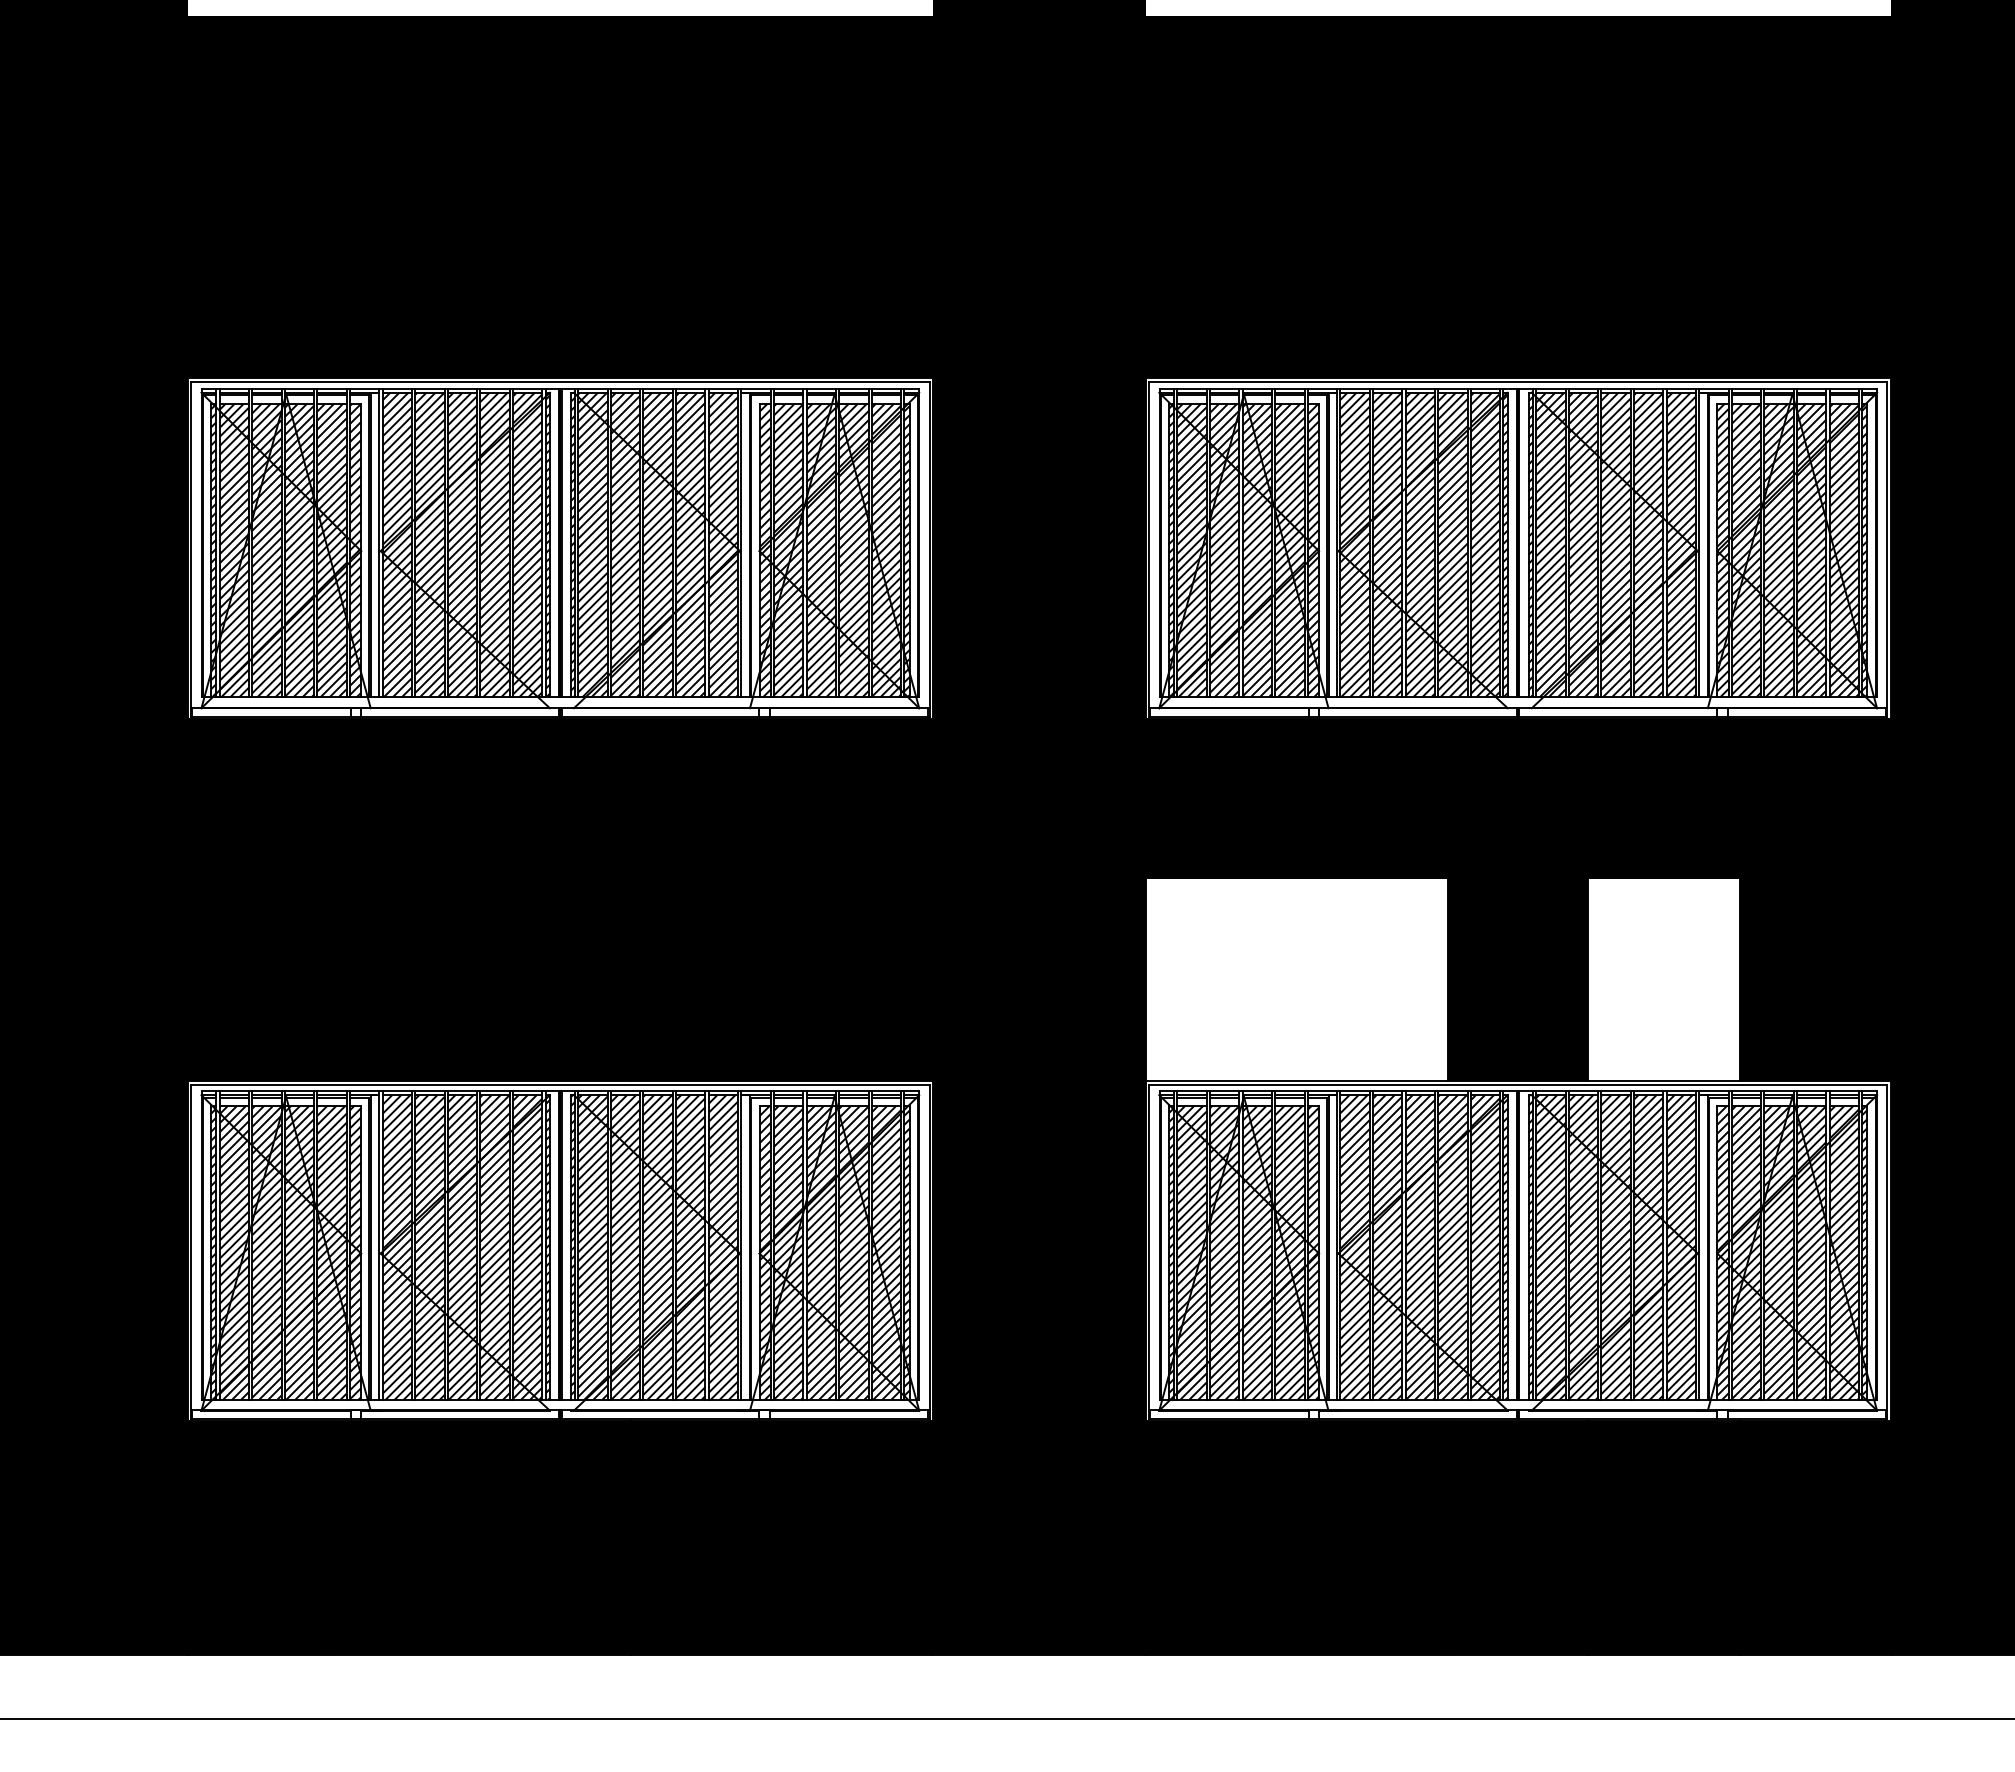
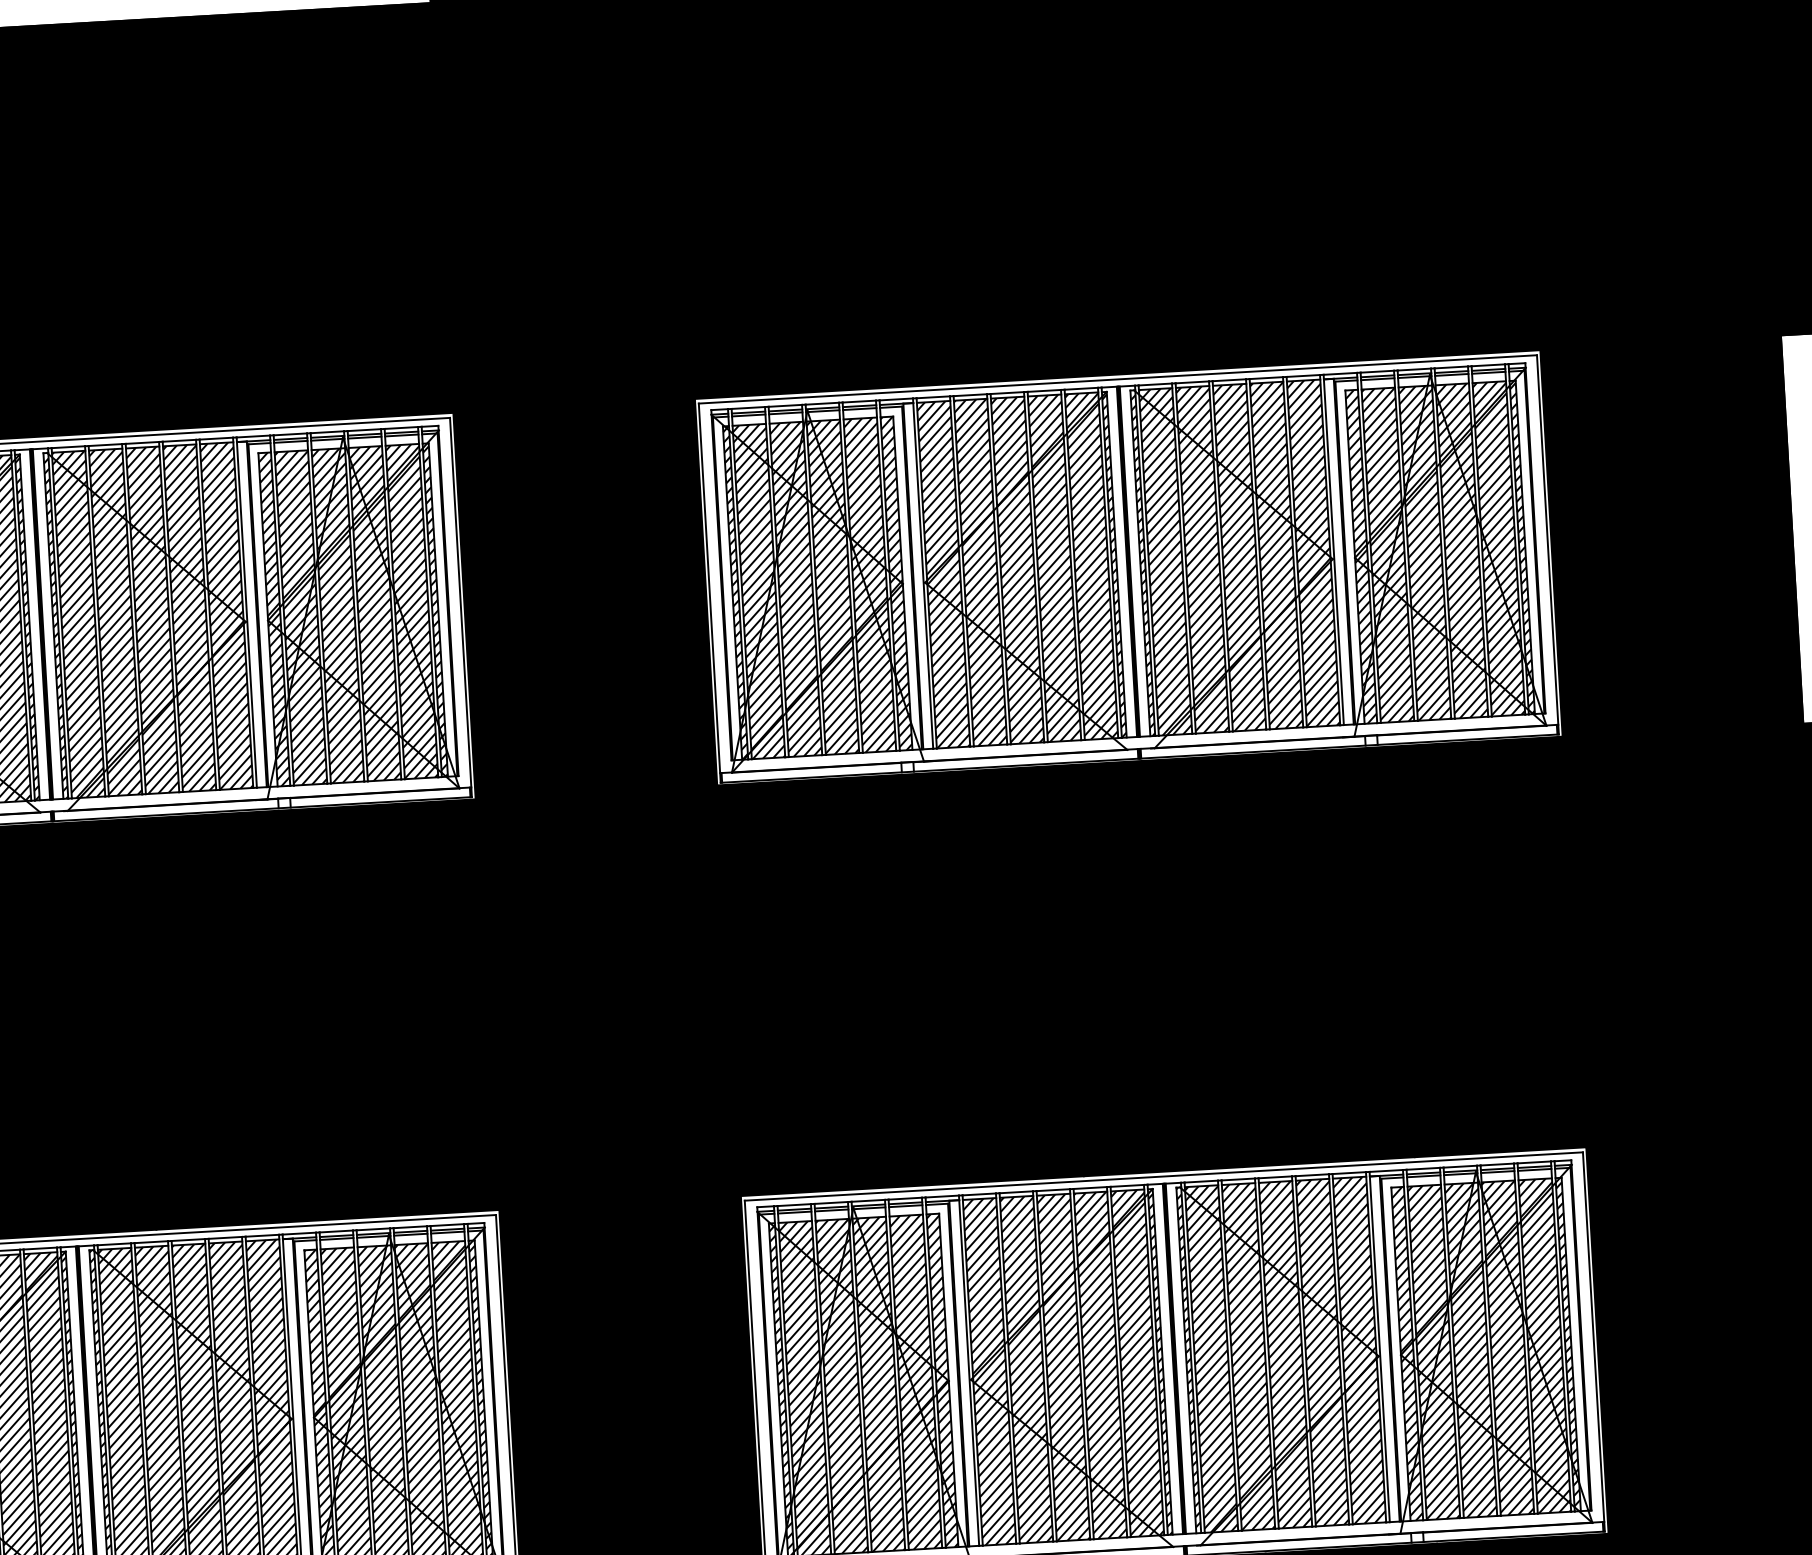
fill: (1296, 979) -> (905, 1071), added
fill: (1663, 979) -> (1321, 1047), added

